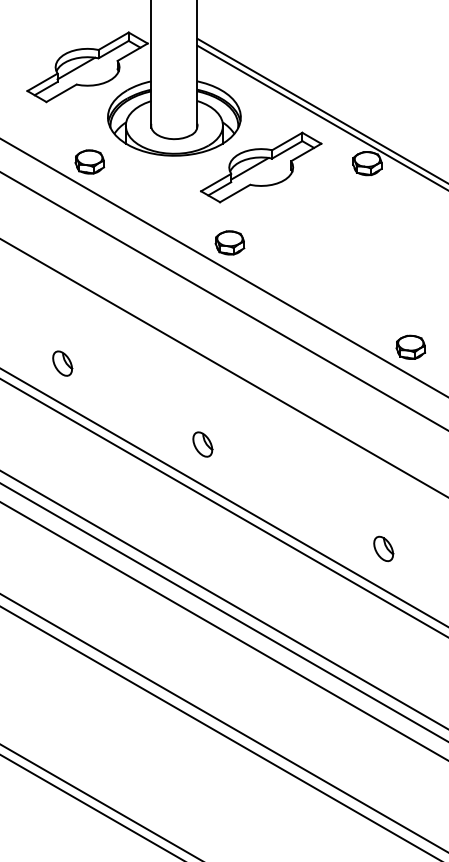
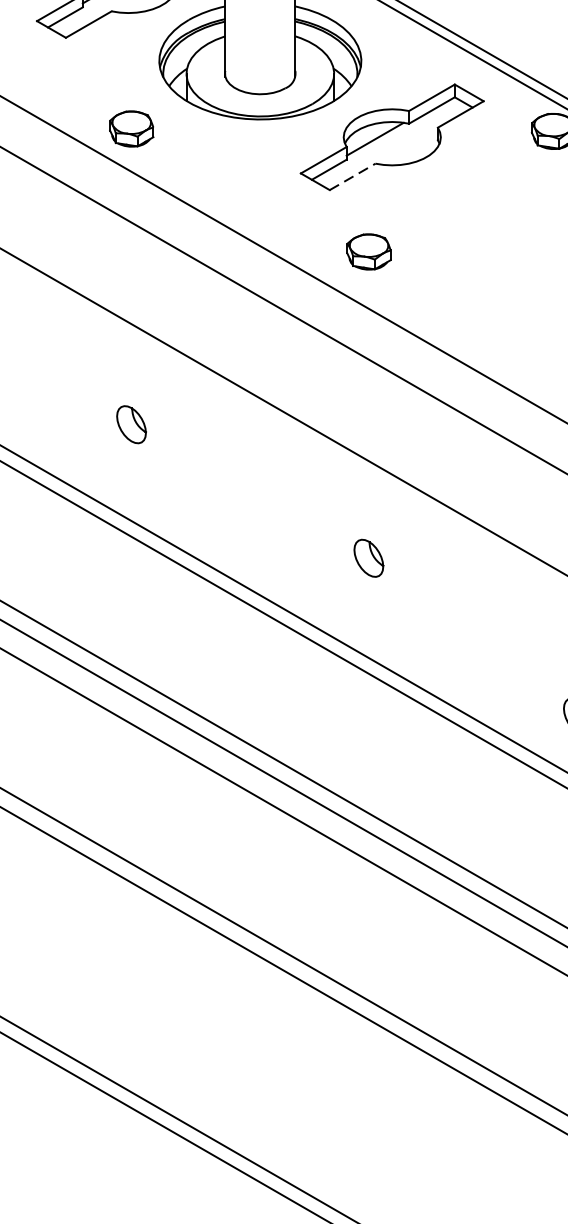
line: (235, 193) -> (353, 176), solid -> dashed
part: (229, 242) -> (368, 251), moved
part: (62, 363) -> (131, 424), moved
part: (202, 444) -> (368, 558), moved

